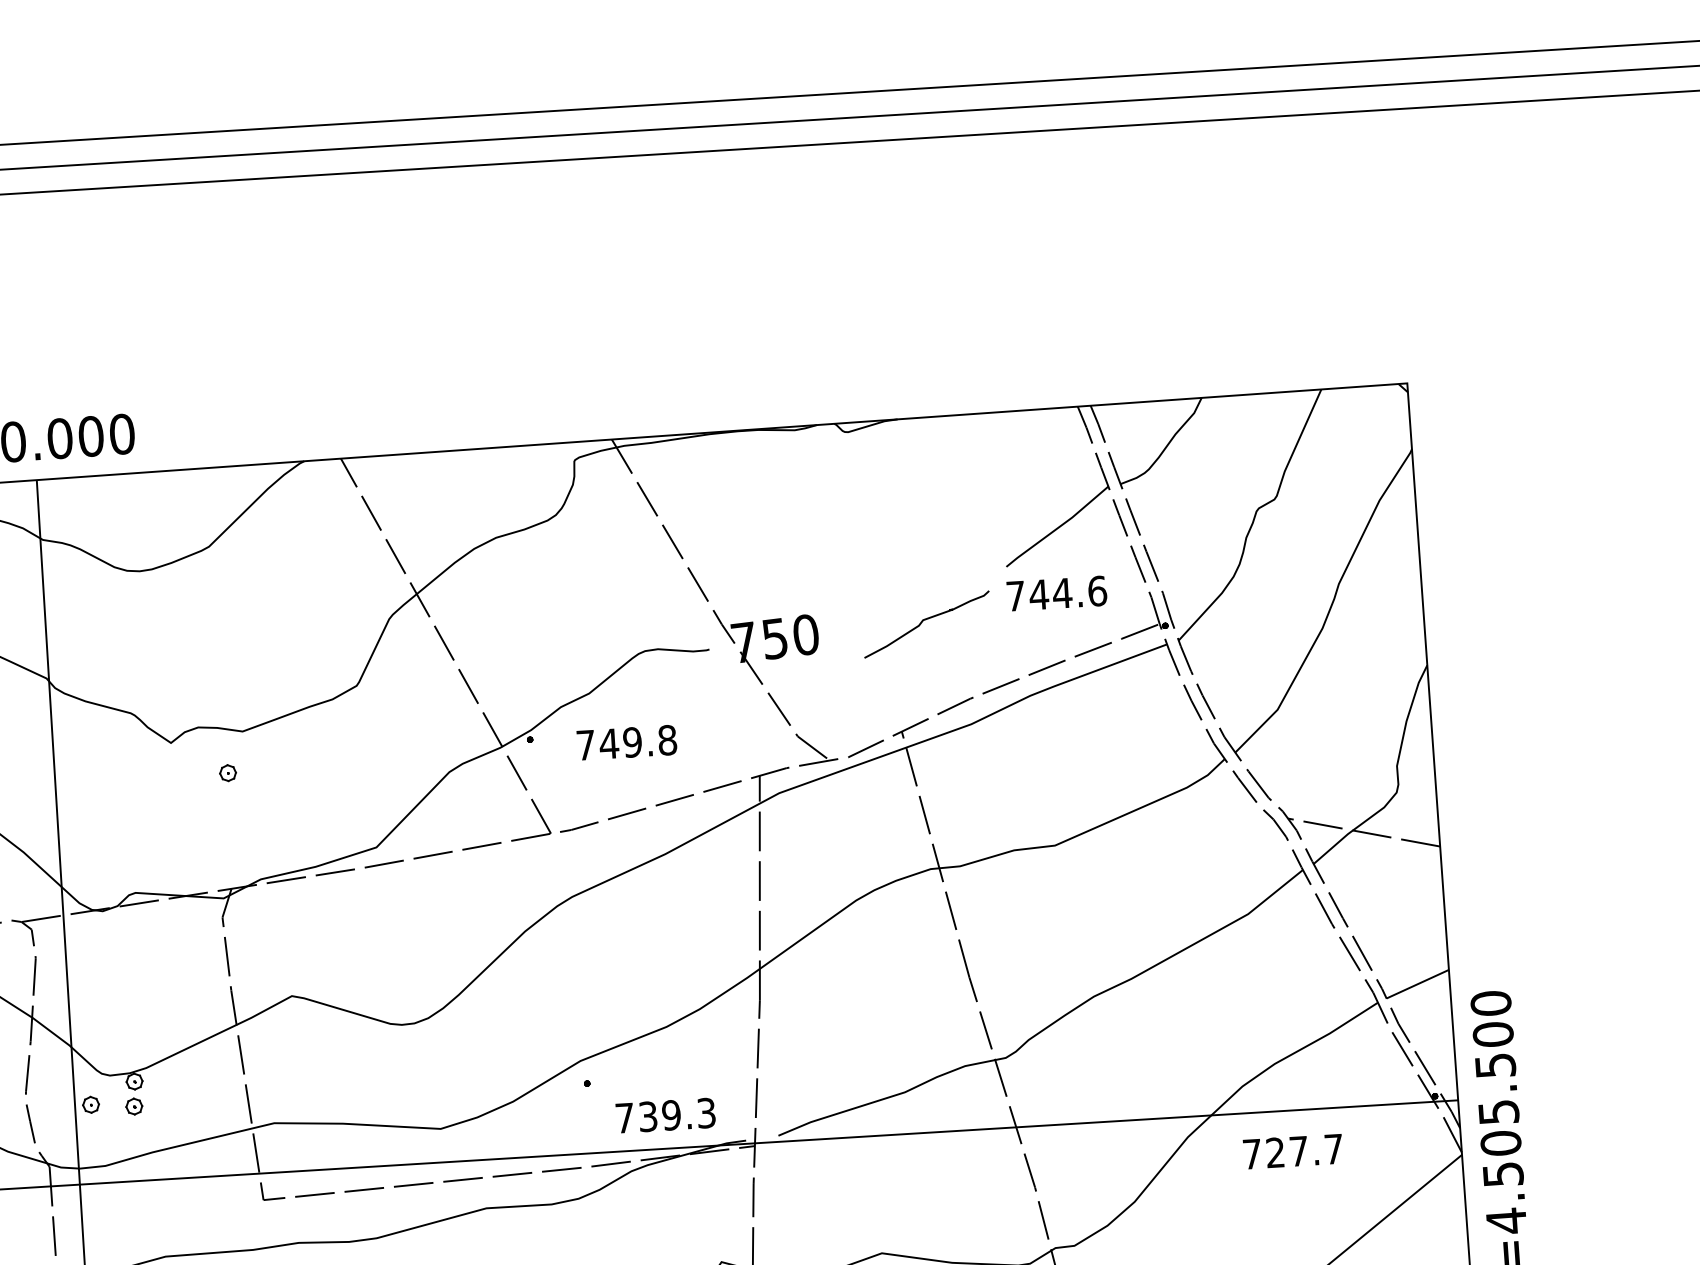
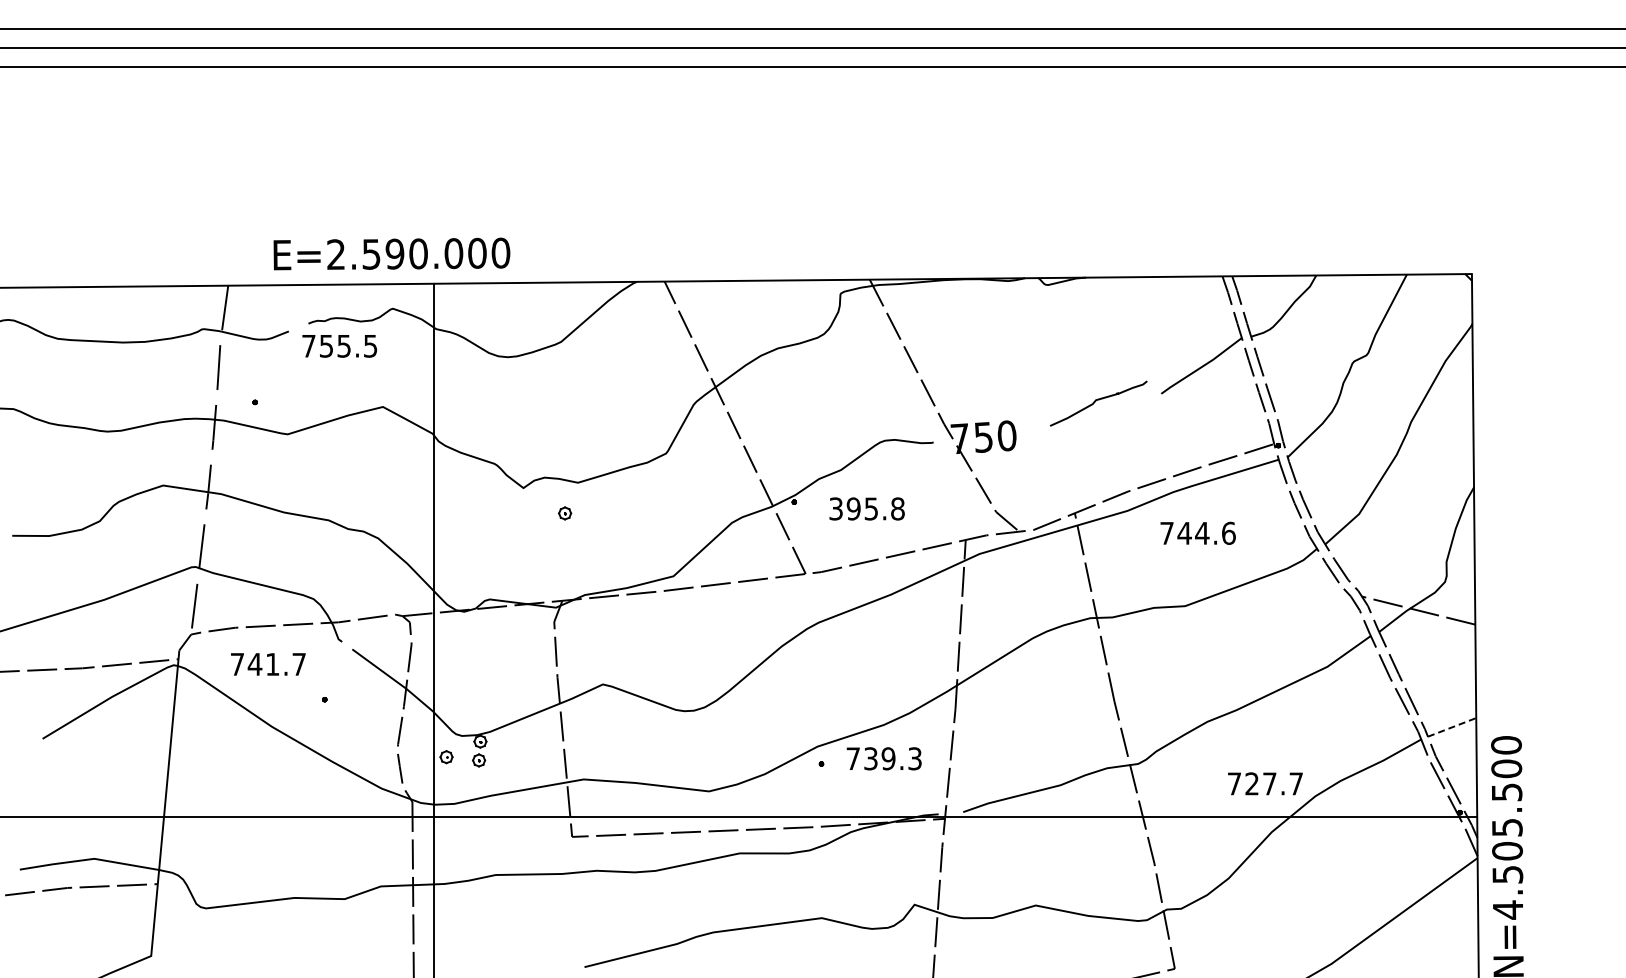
text: (1056, 592) -> (1197, 532), moved
curve: (923, 621) -> (1096, 401), moved
text: (608, 743) -> (853, 508), 749.8 -> 395.8
line: (1418, 984) -> (1452, 727), solid -> dashed
text: (664, 1115) -> (883, 758), moved
text: (1293, 1151) -> (1265, 783), moved

